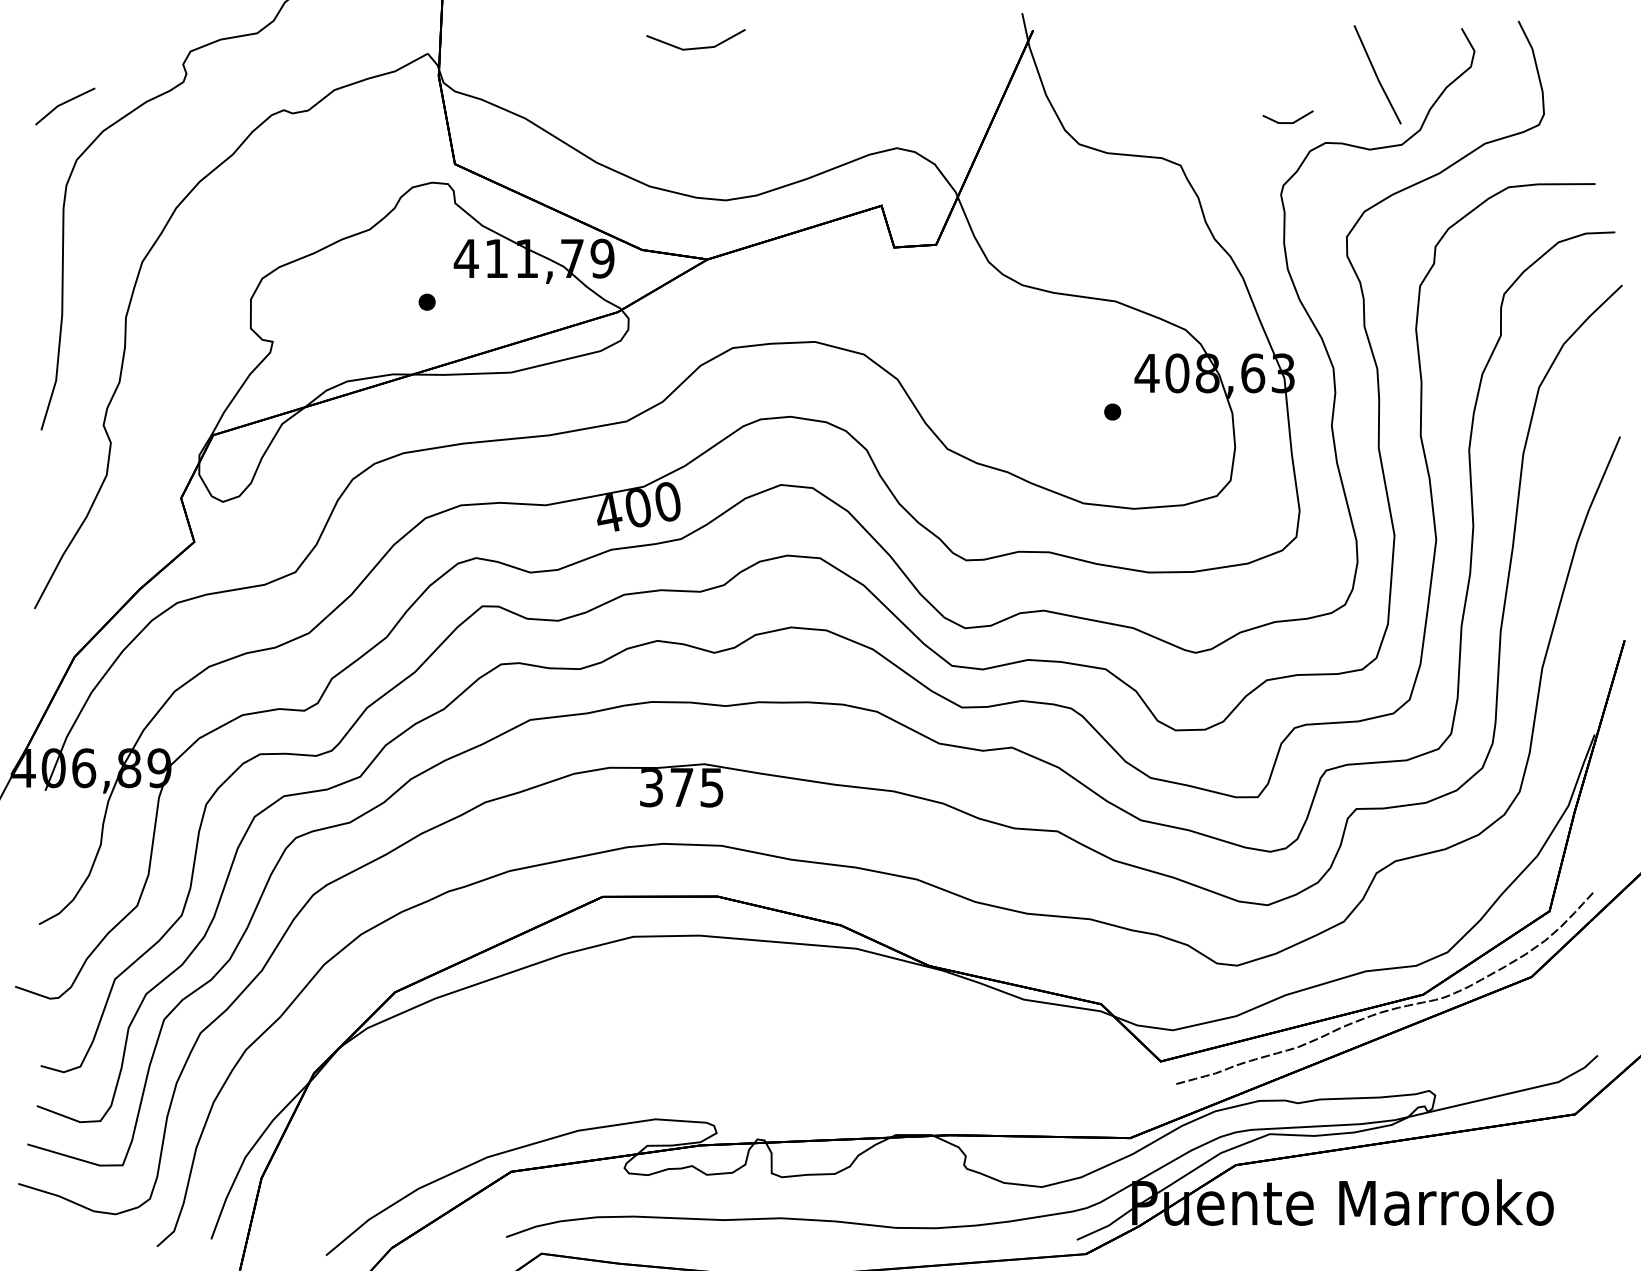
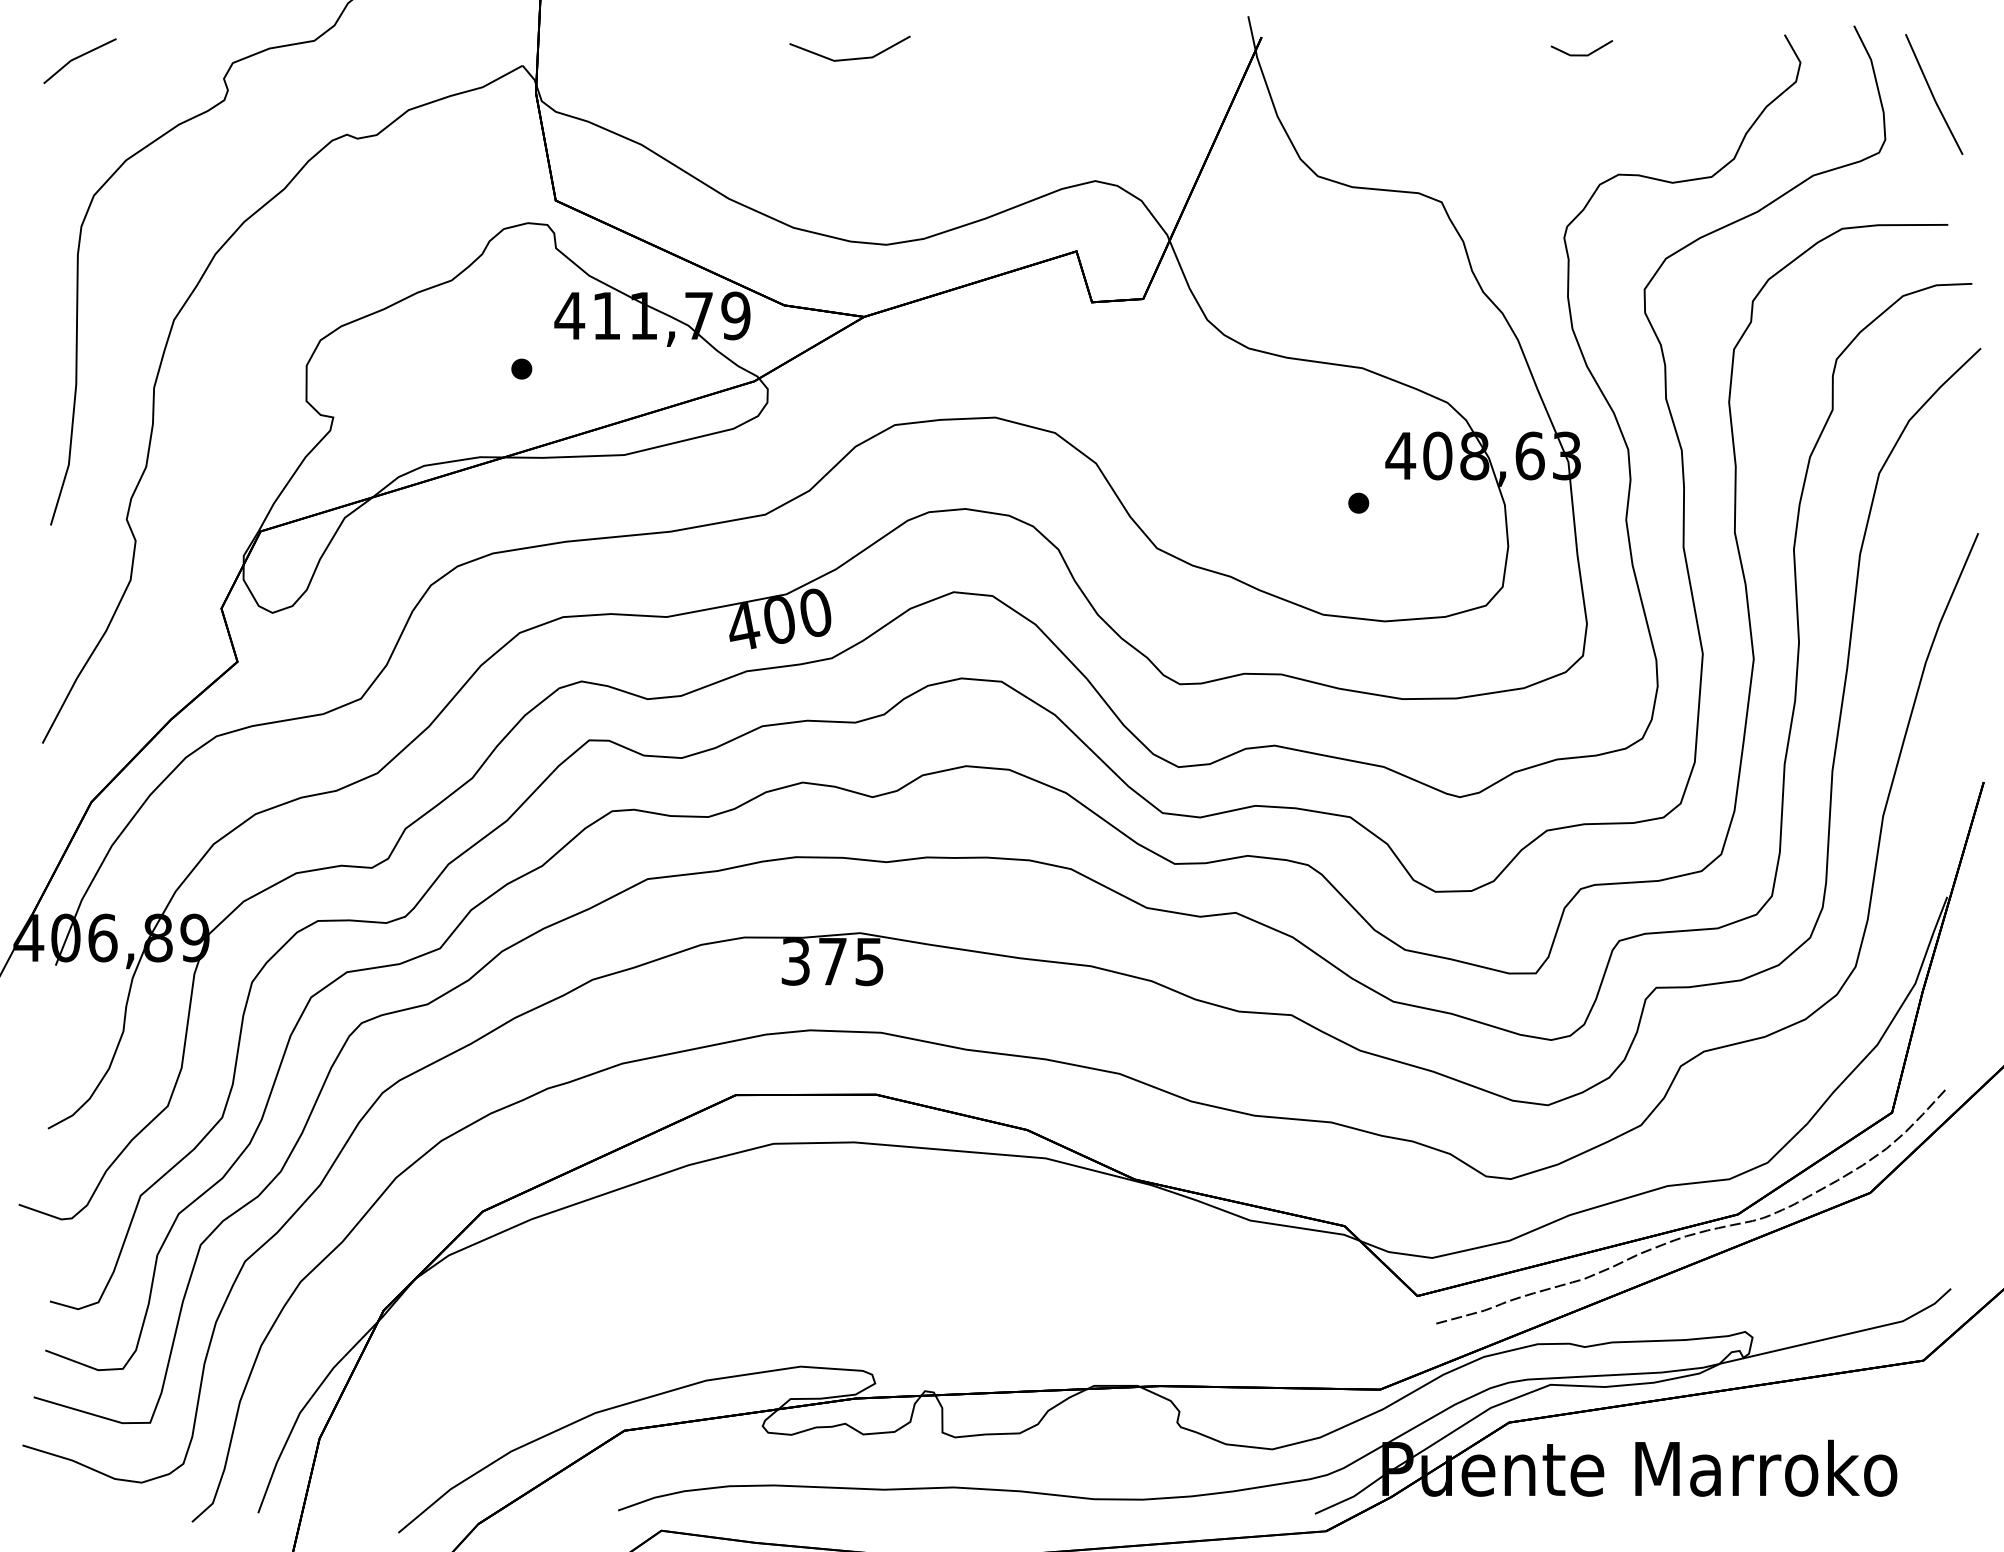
line: (1377, 74) -> (1933, 94), moved
line: (64, 104) -> (78, 58), moved
line: (1287, 122) -> (1581, 54), moved

